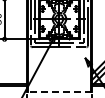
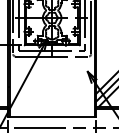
line: (58, 91) -> (50, 116), dashed -> solid

